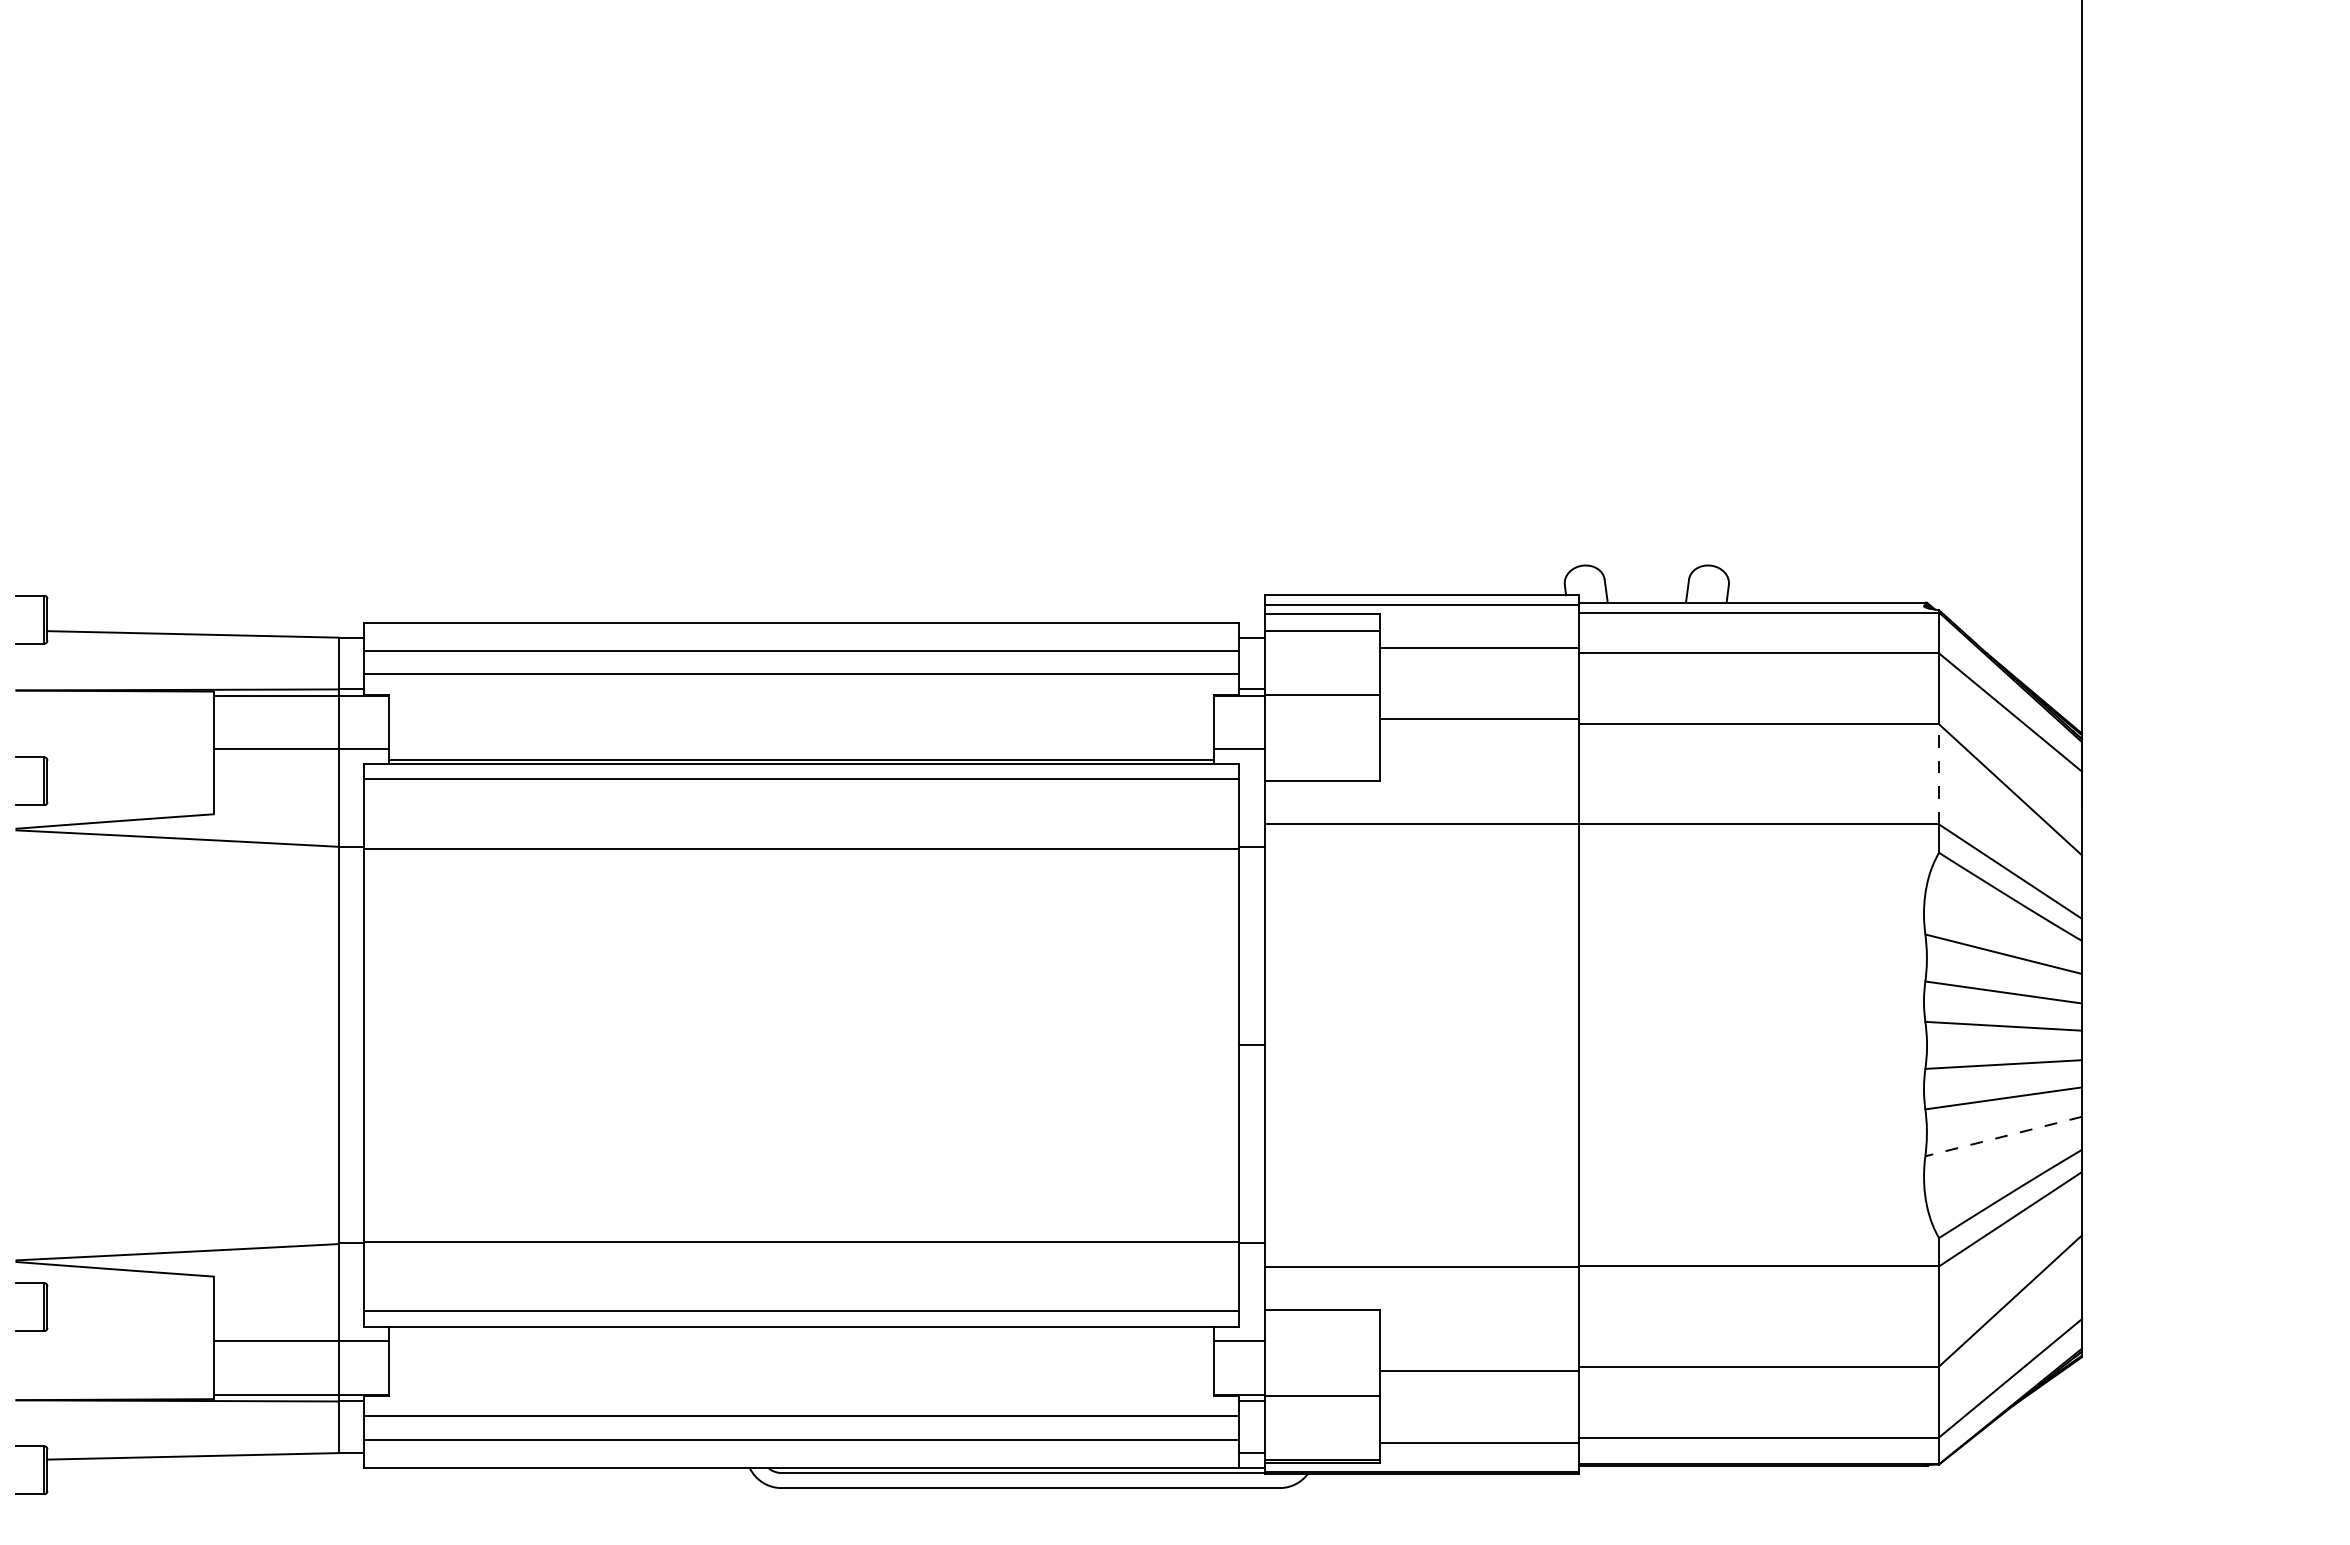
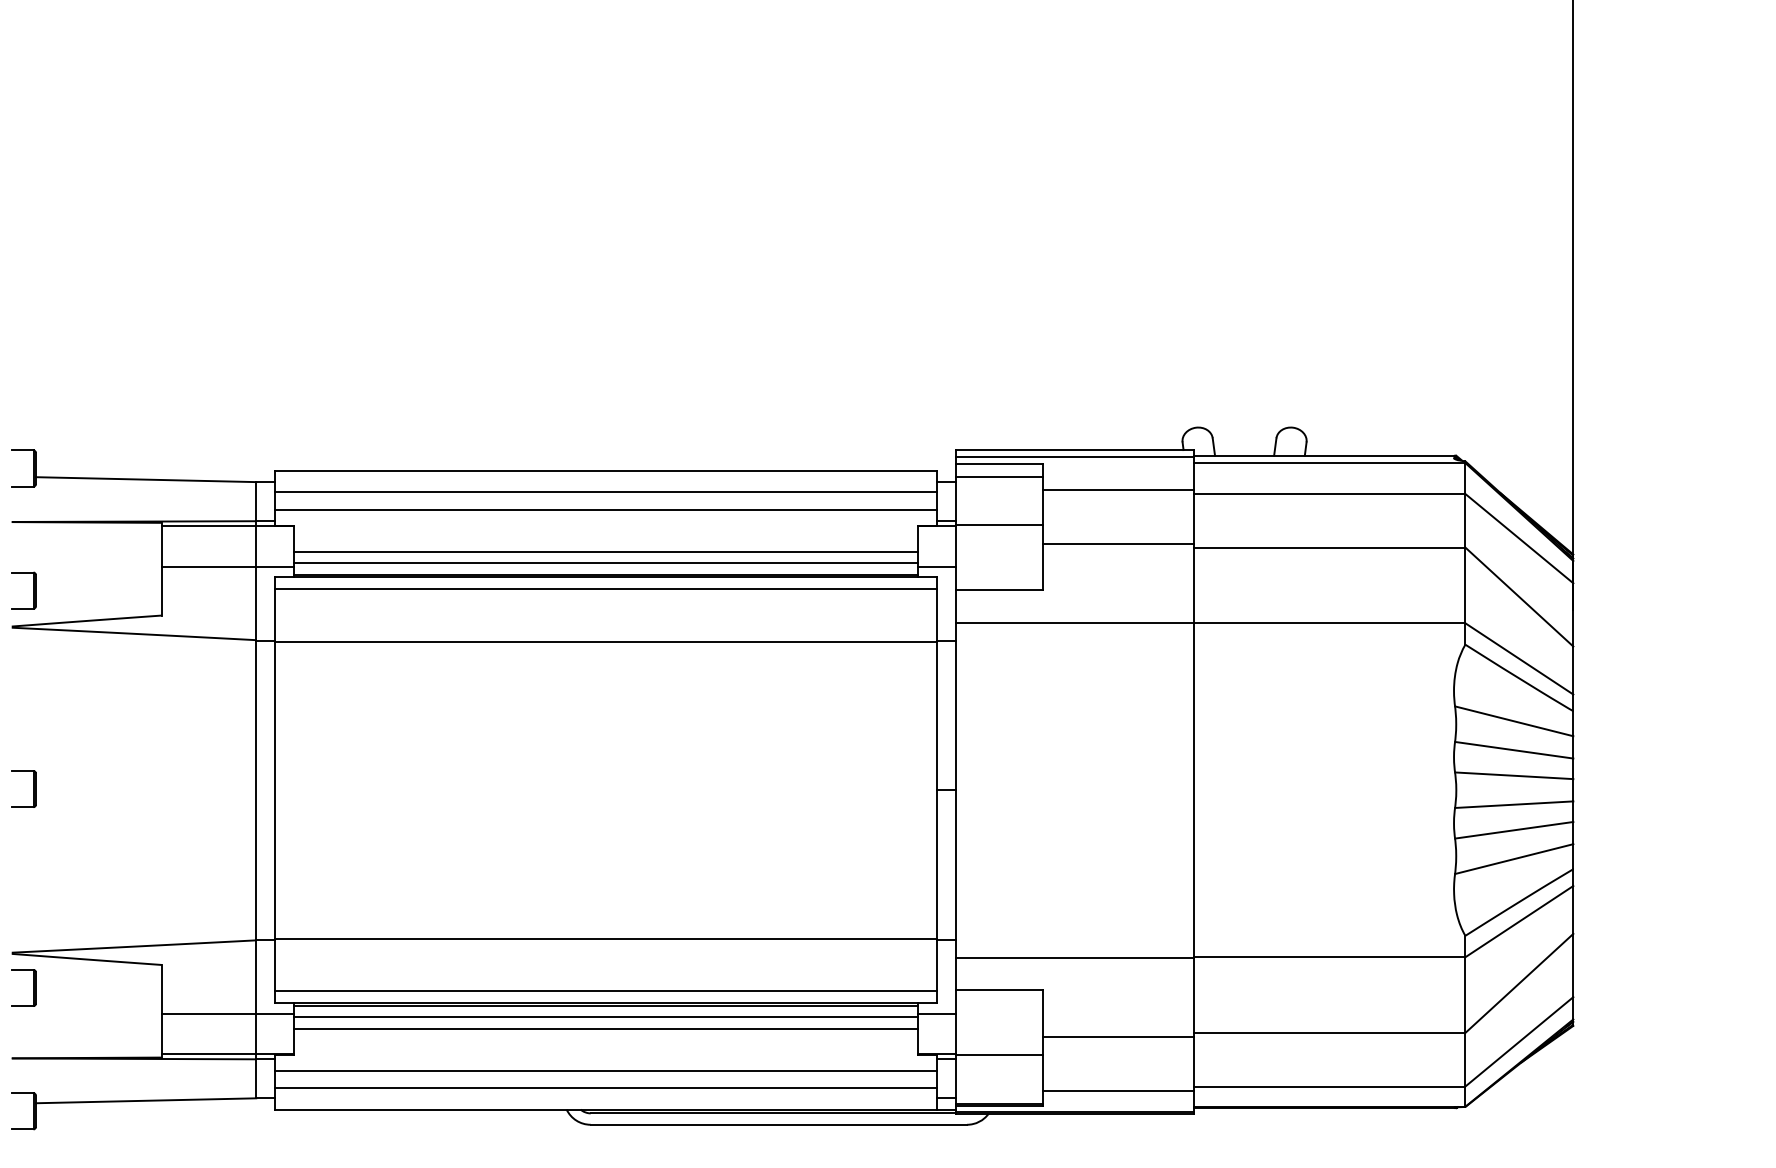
line: (801, 729) -> (605, 551), added
line: (801, 744) -> (605, 562), added
line: (1939, 773) -> (1465, 584), dashed -> solid
part: (43, 1043) -> (32, 788), added
line: (2003, 1136) -> (1514, 859), dashed -> solid
line: (801, 1330) -> (605, 1005), added
line: (801, 1346) -> (605, 1017), added
line: (801, 1361) -> (605, 1029), added

